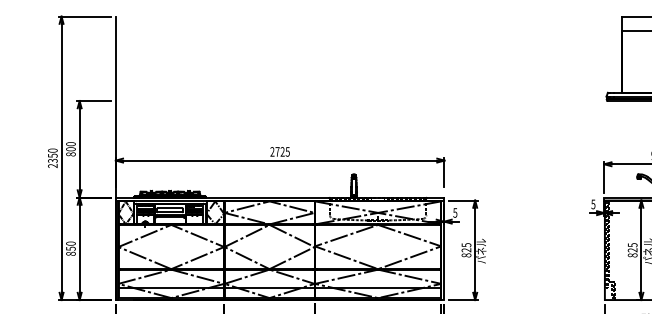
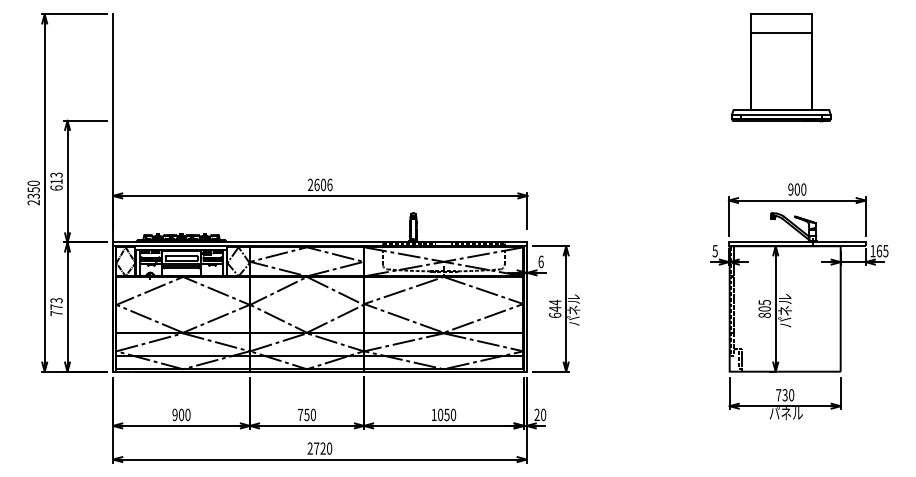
text: (70, 149) -> (56, 181), 800 -> 613
text: (282, 151) -> (323, 184), 2725 -> 2606
text: (454, 212) -> (540, 261), 5 -> 6
text: (70, 249) -> (56, 307), 850 -> 773
text: (466, 249) -> (555, 308), 825 -> 644
text: (632, 249) -> (764, 308), 825 -> 805

